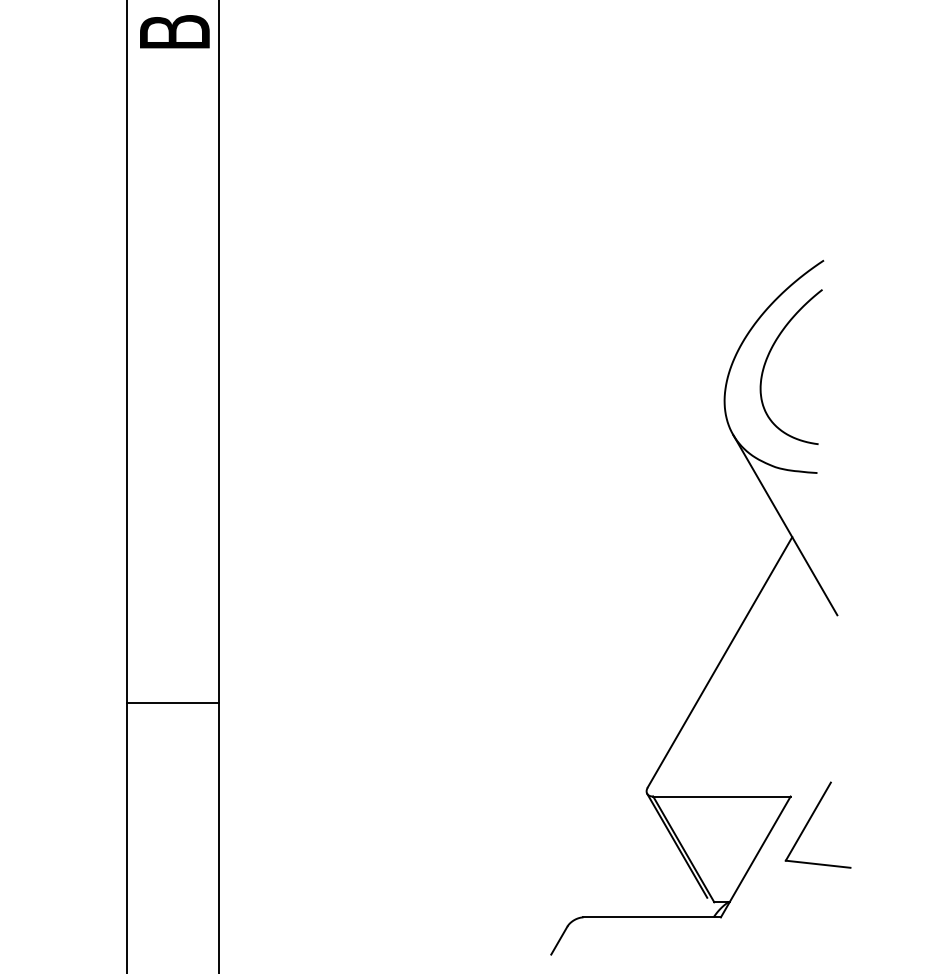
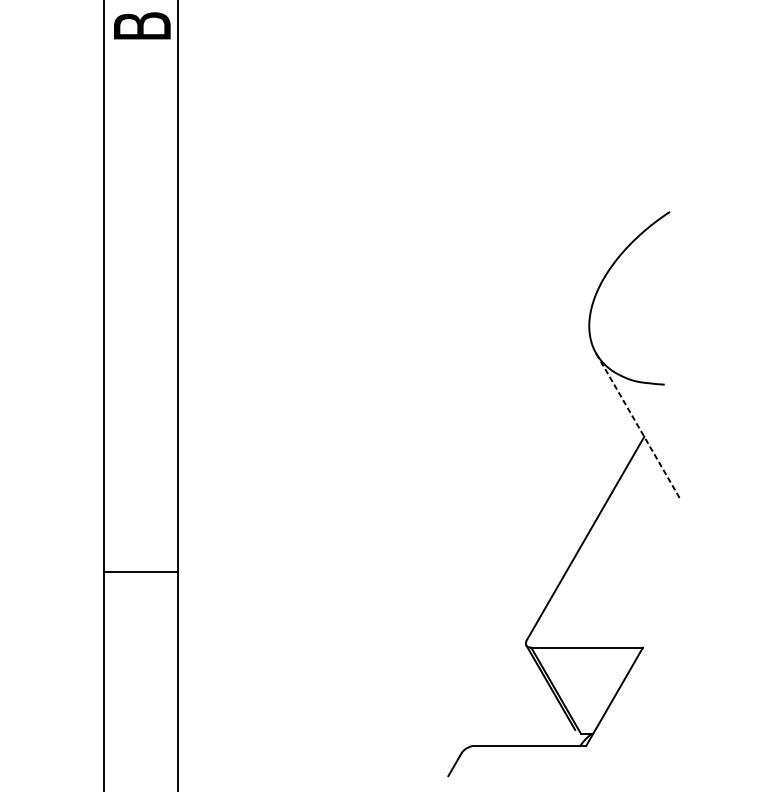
curve: (769, 355) -> (625, 289), removed
line: (785, 525) -> (638, 427), solid -> dashed
part: (810, 820) -> (659, 667), removed

